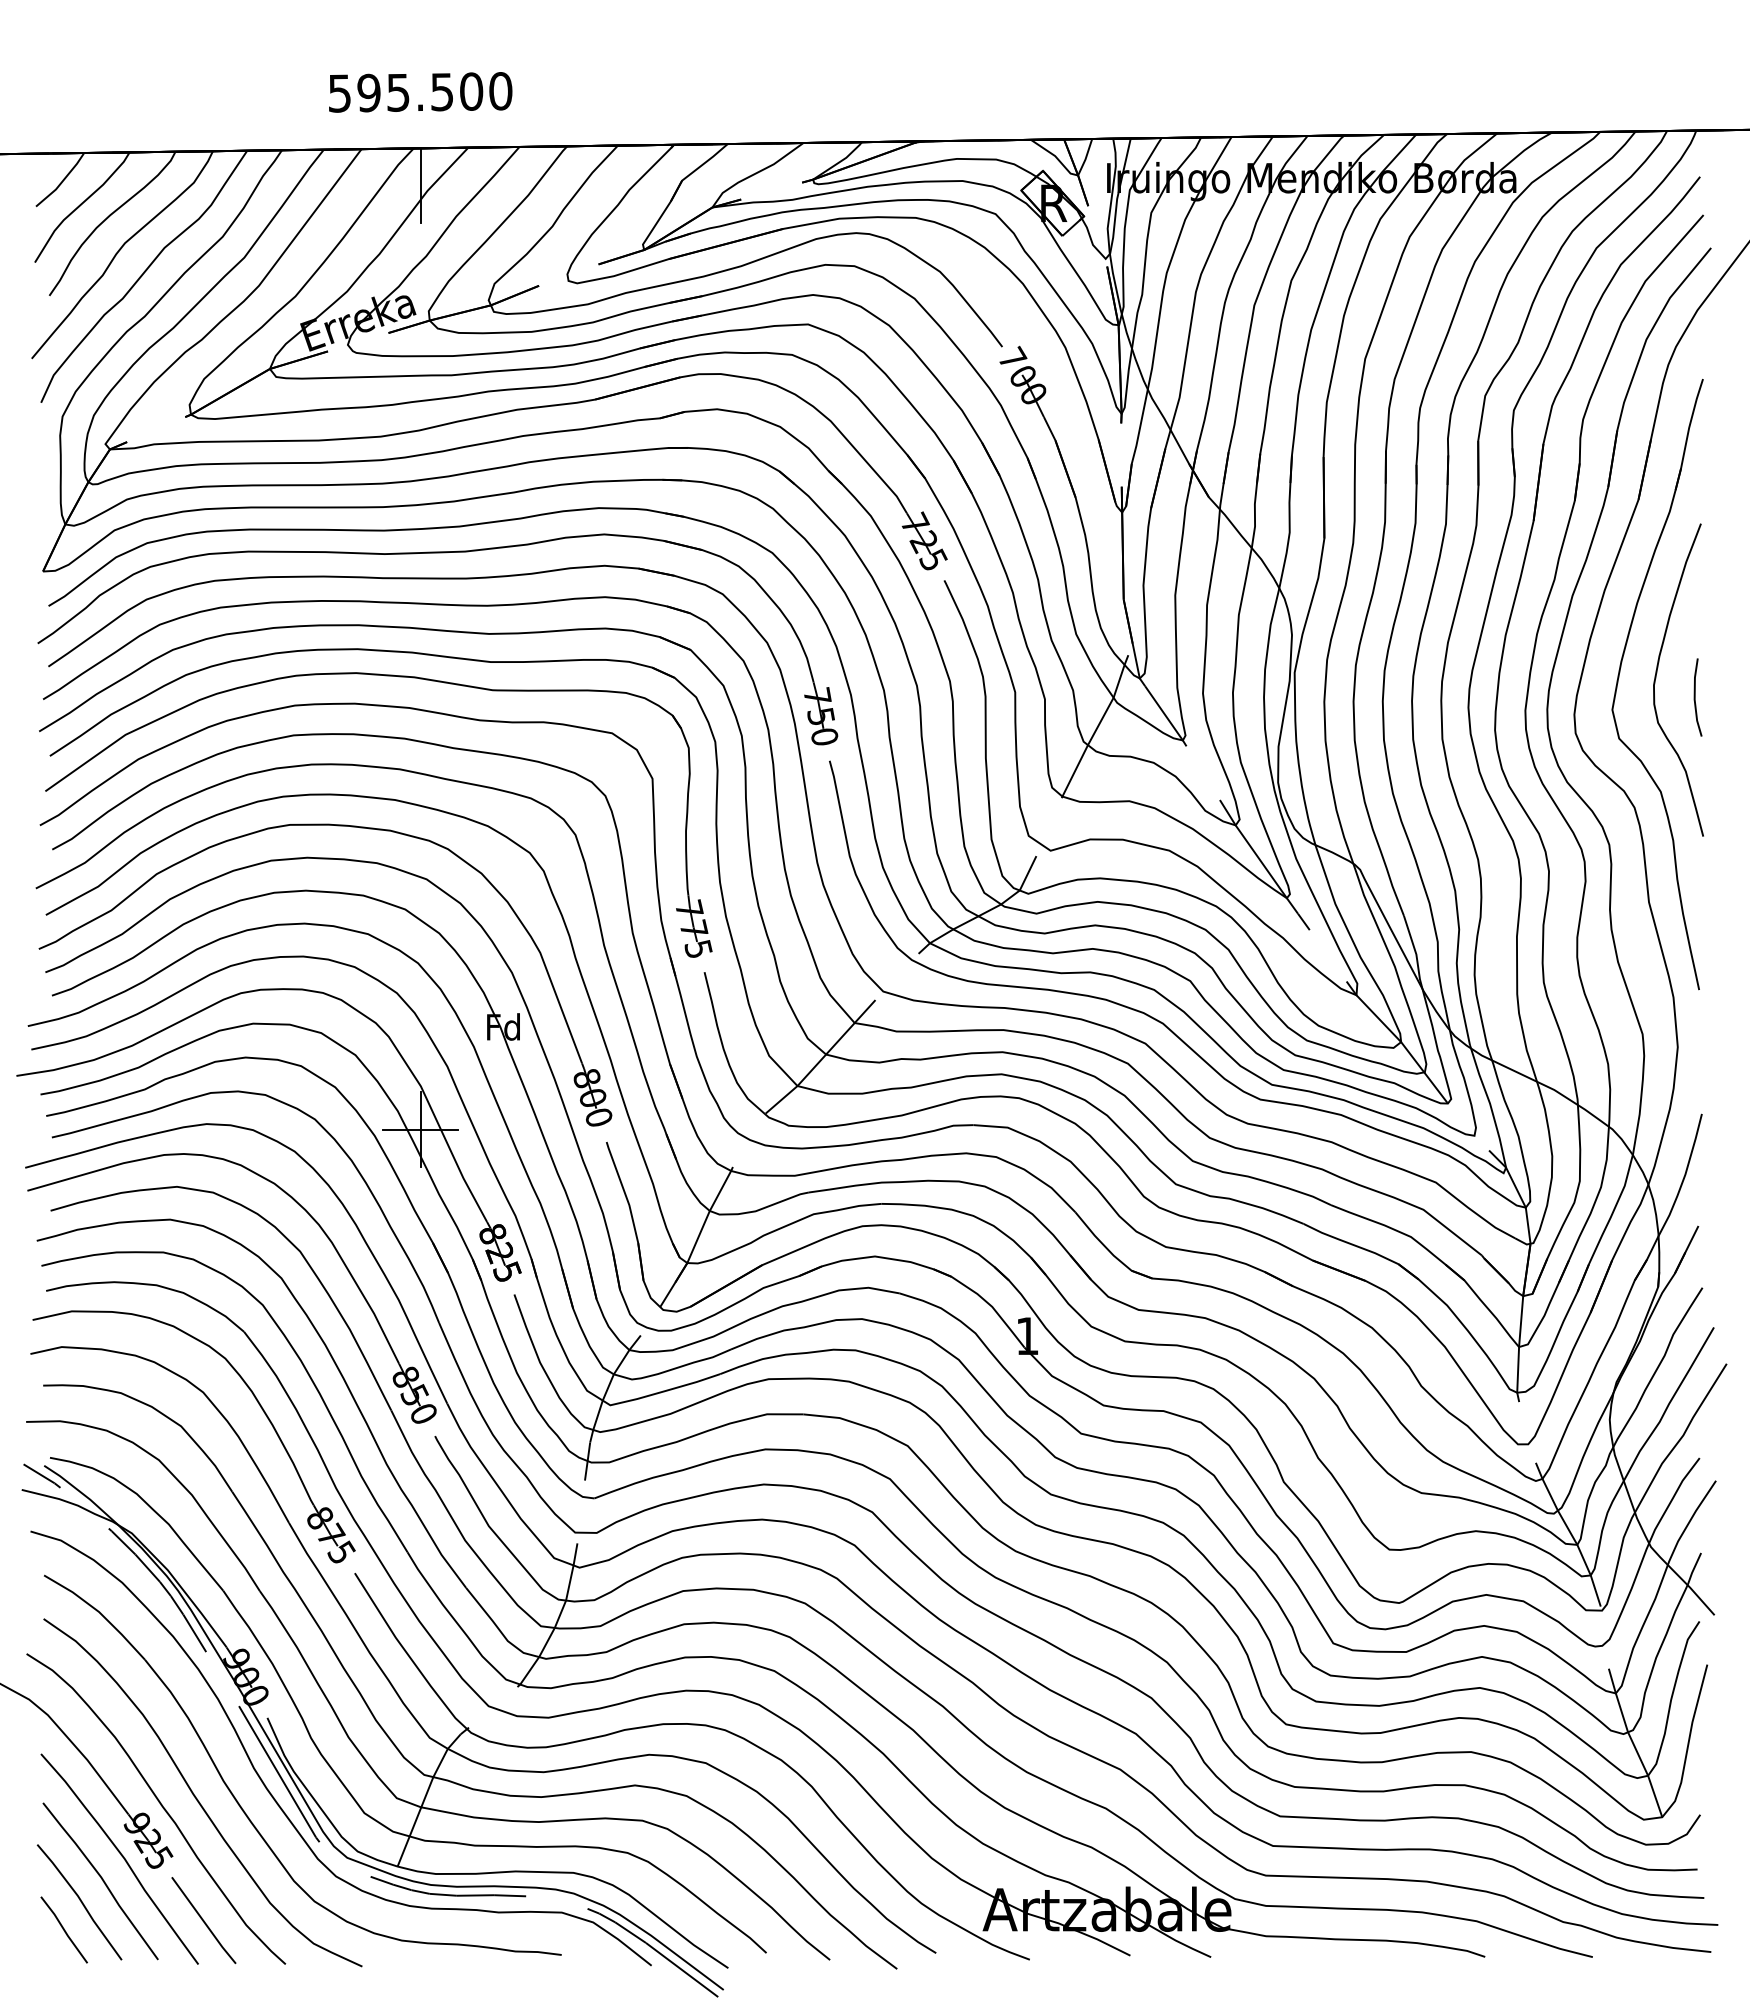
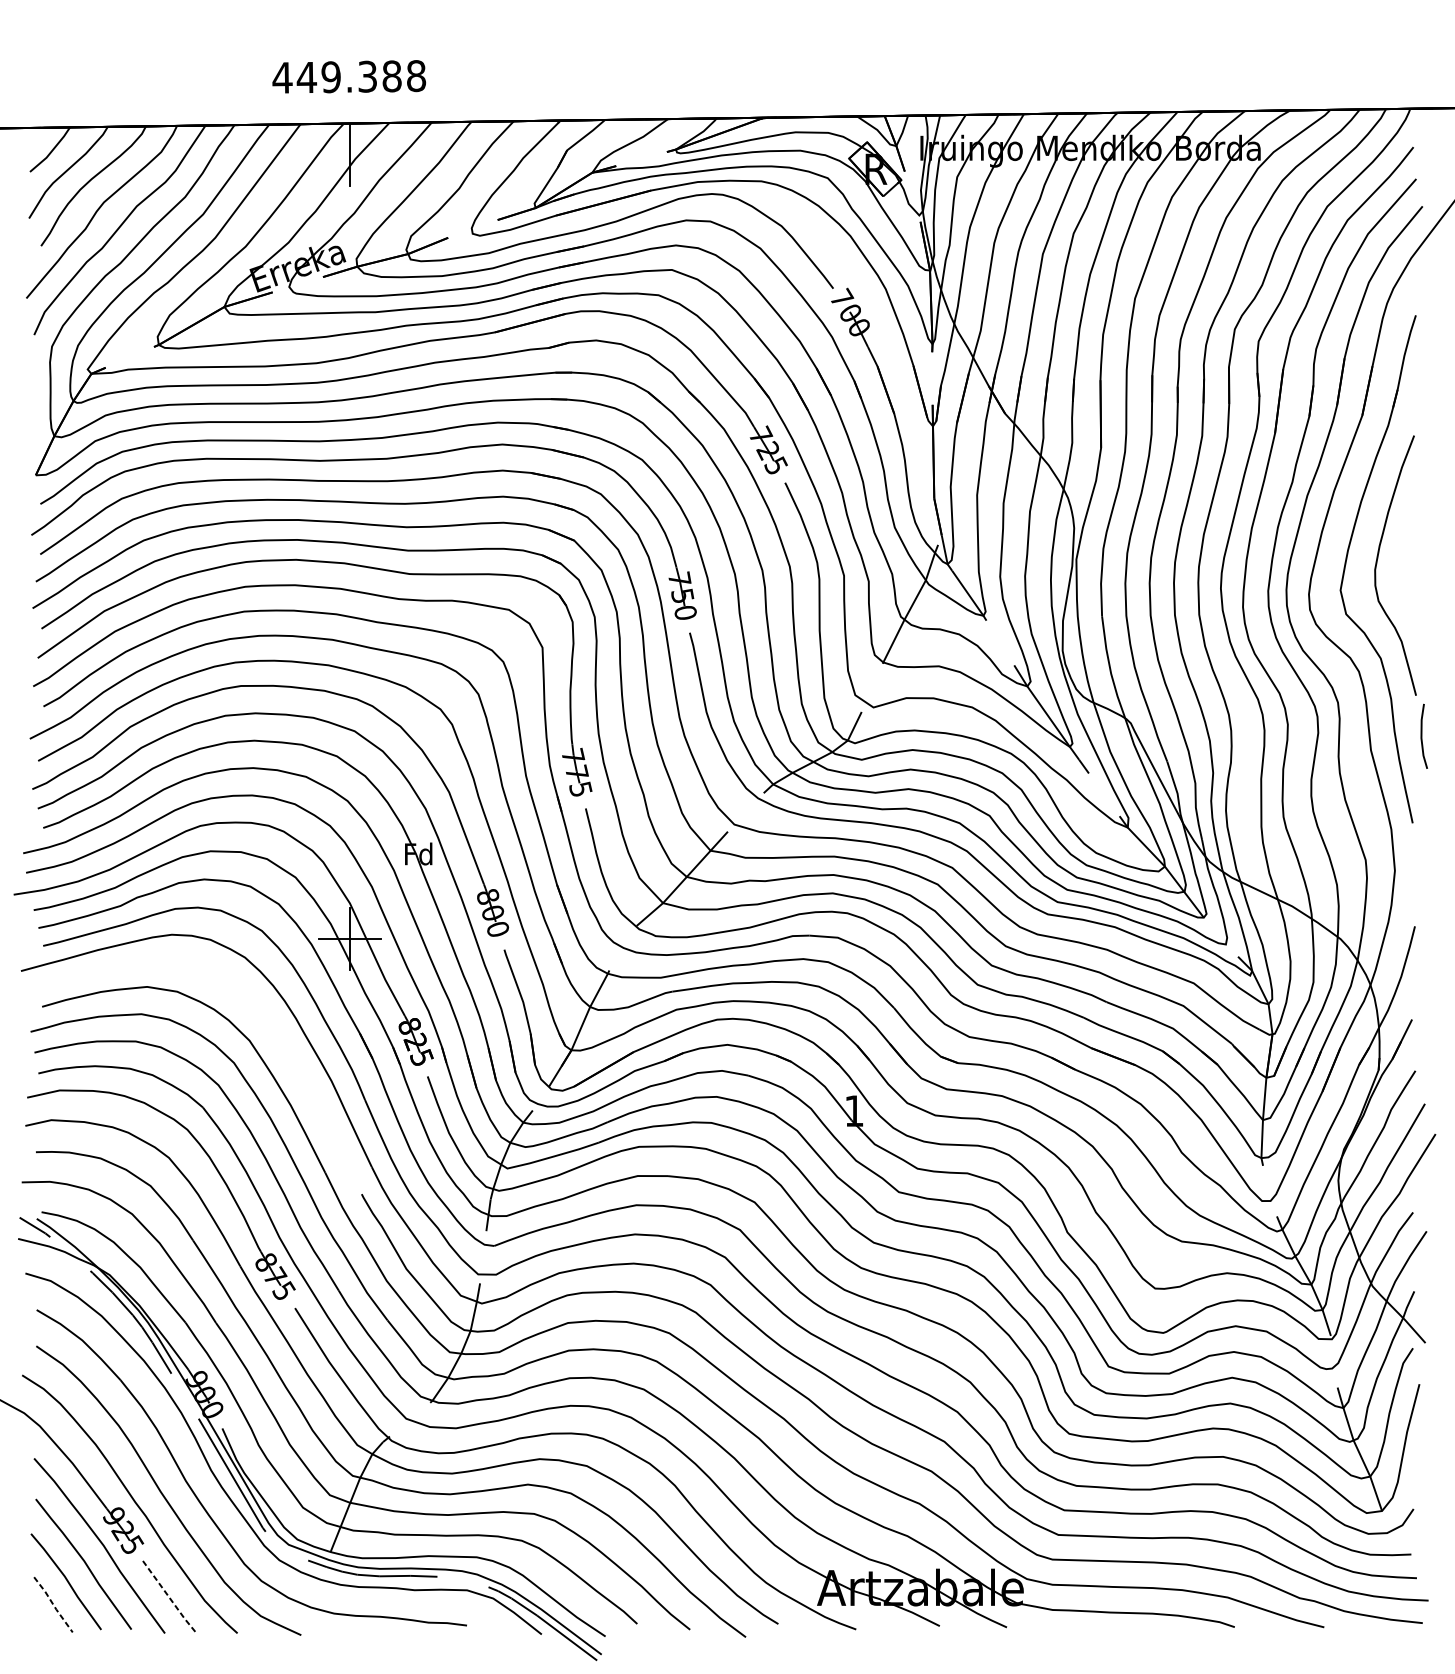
text: (419, 92) -> (348, 77), 595.500 -> 449.388
line: (1695, 697) -> (1422, 736), moved
part: (310, 1217) -> (258, 1012), removed
line: (203, 1921) -> (169, 1597), solid -> dashed
line: (64, 1930) -> (53, 1605), solid -> dashed

